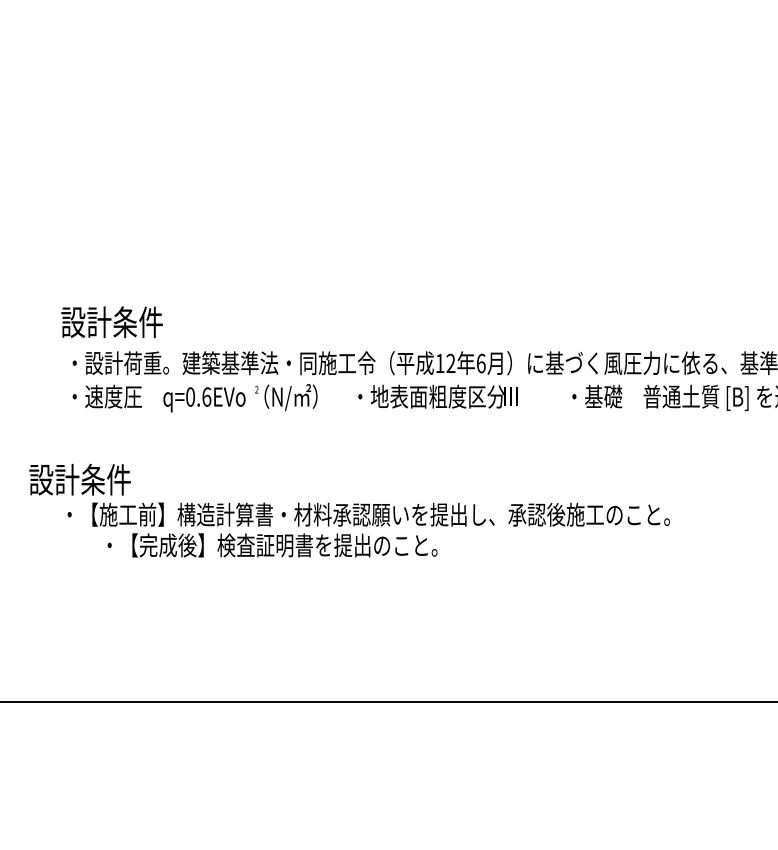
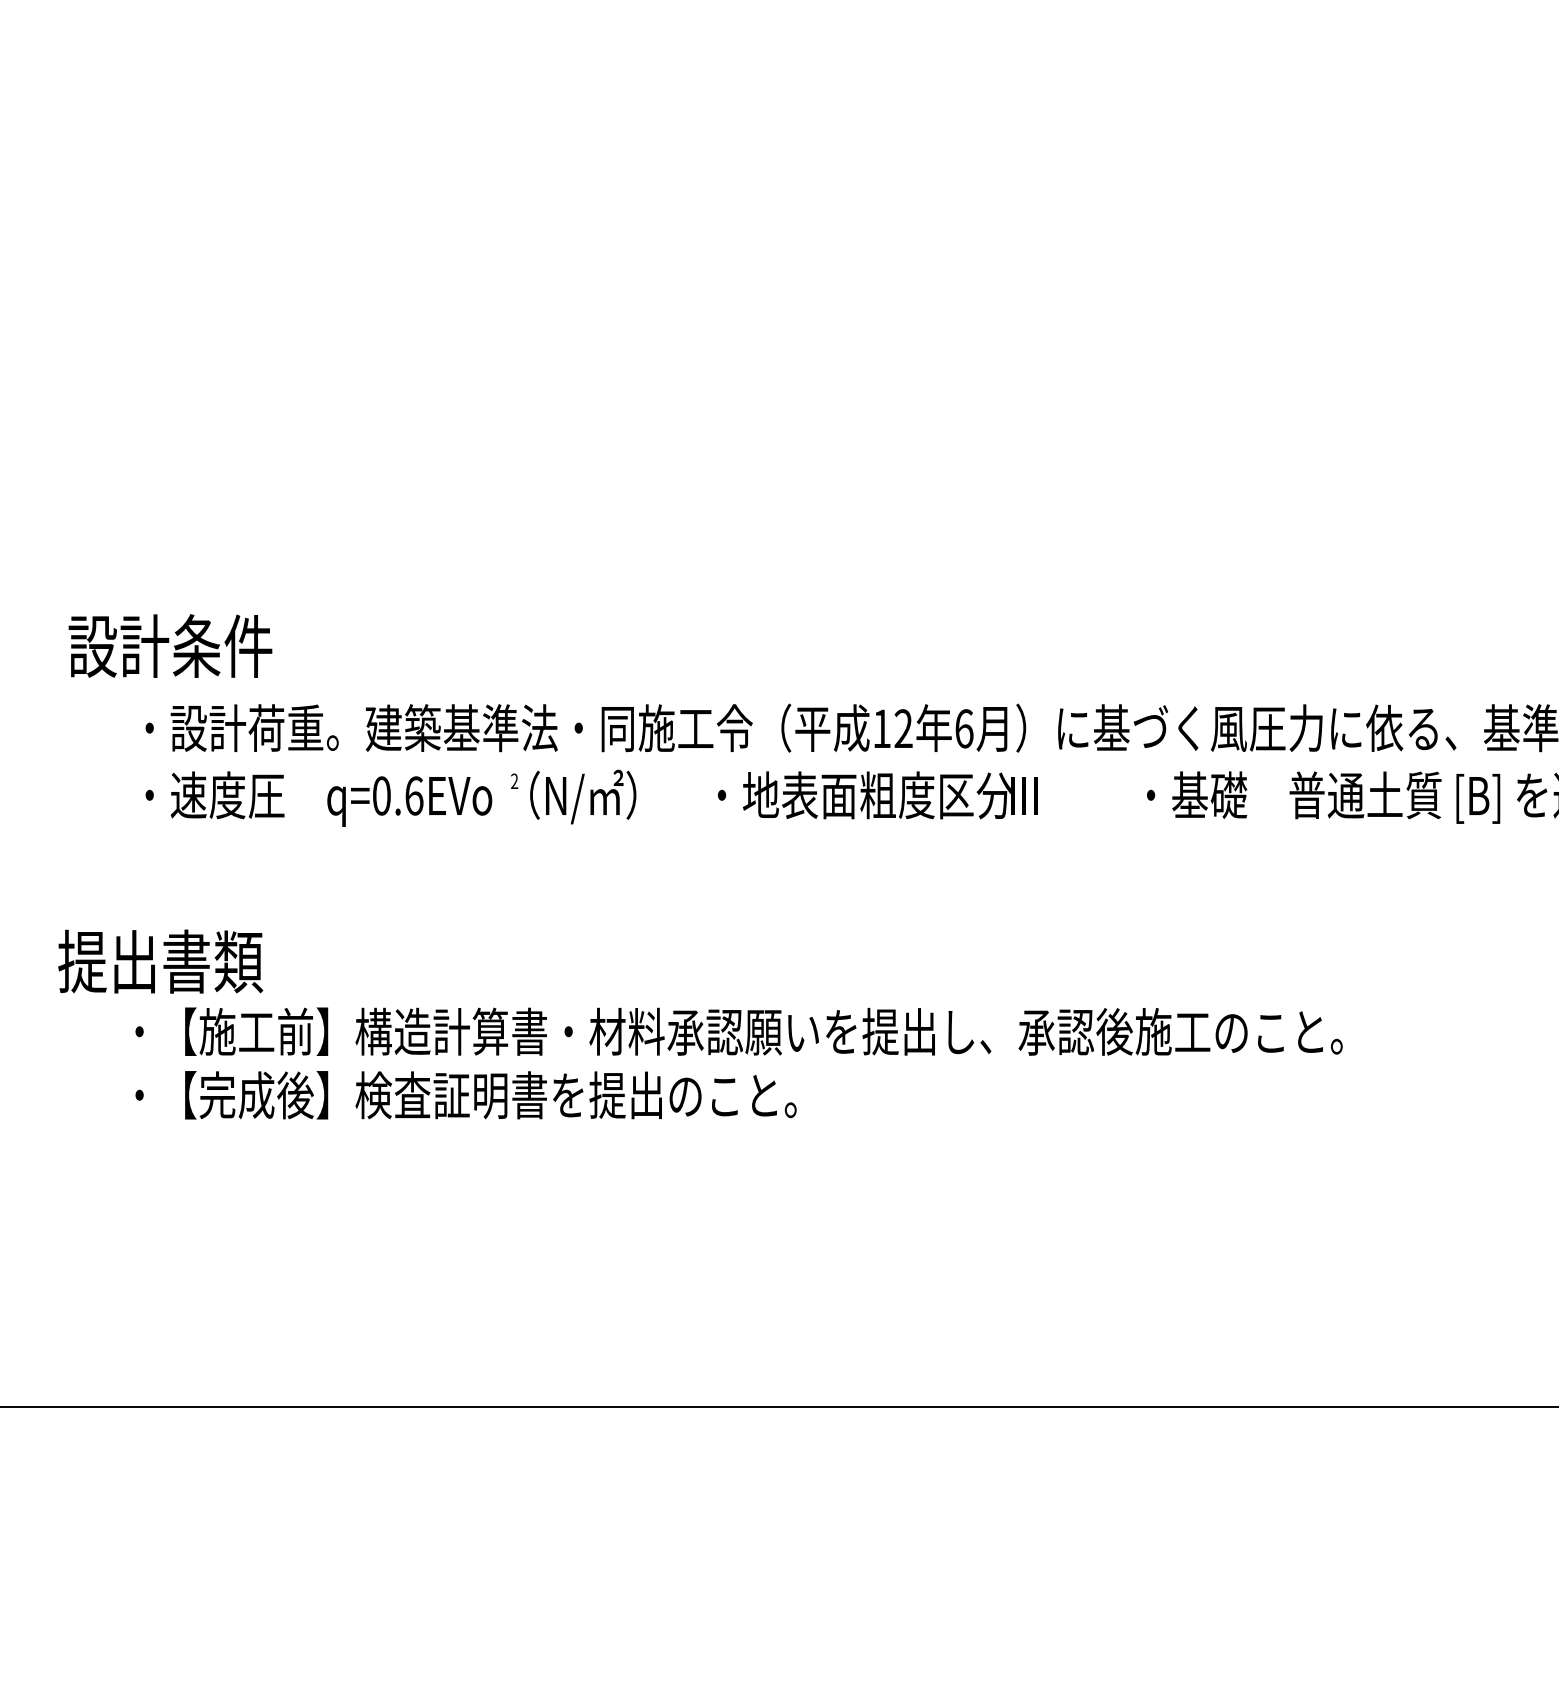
text: (111, 322) -> (169, 646), moved
text: (80, 479) -> (161, 961), 設計条件 -> 提出書類
text: (272, 545) -> (465, 1095), moved

